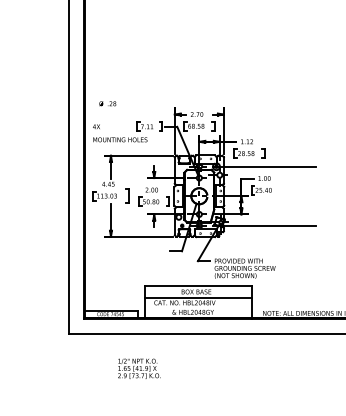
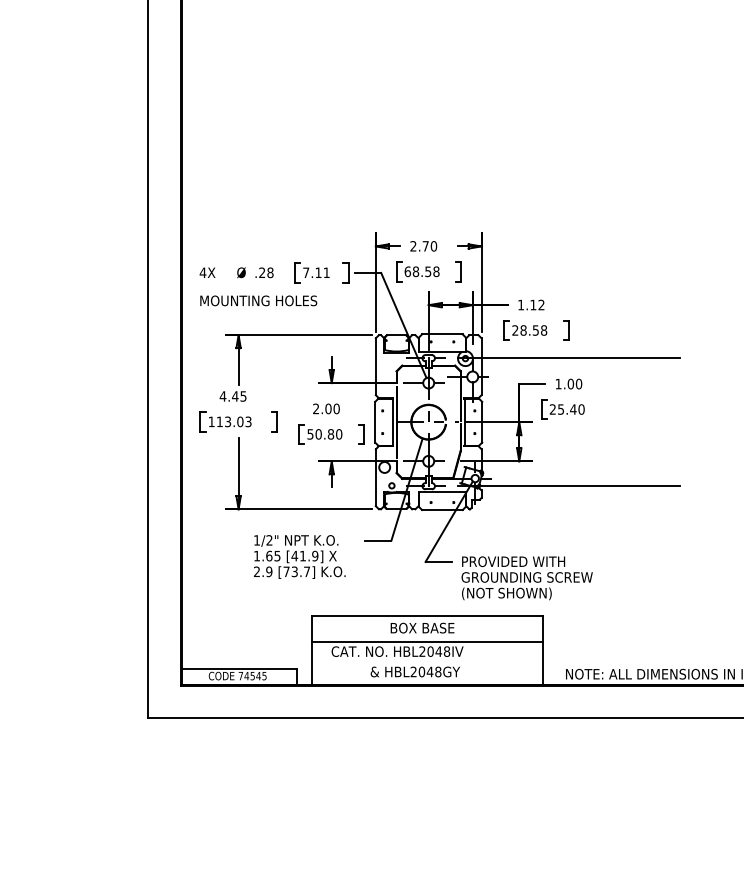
text: (107, 103) -> (254, 272), moved
part: (127, 196) -> (274, 422), size x0.62
text: (139, 368) -> (299, 556), moved

